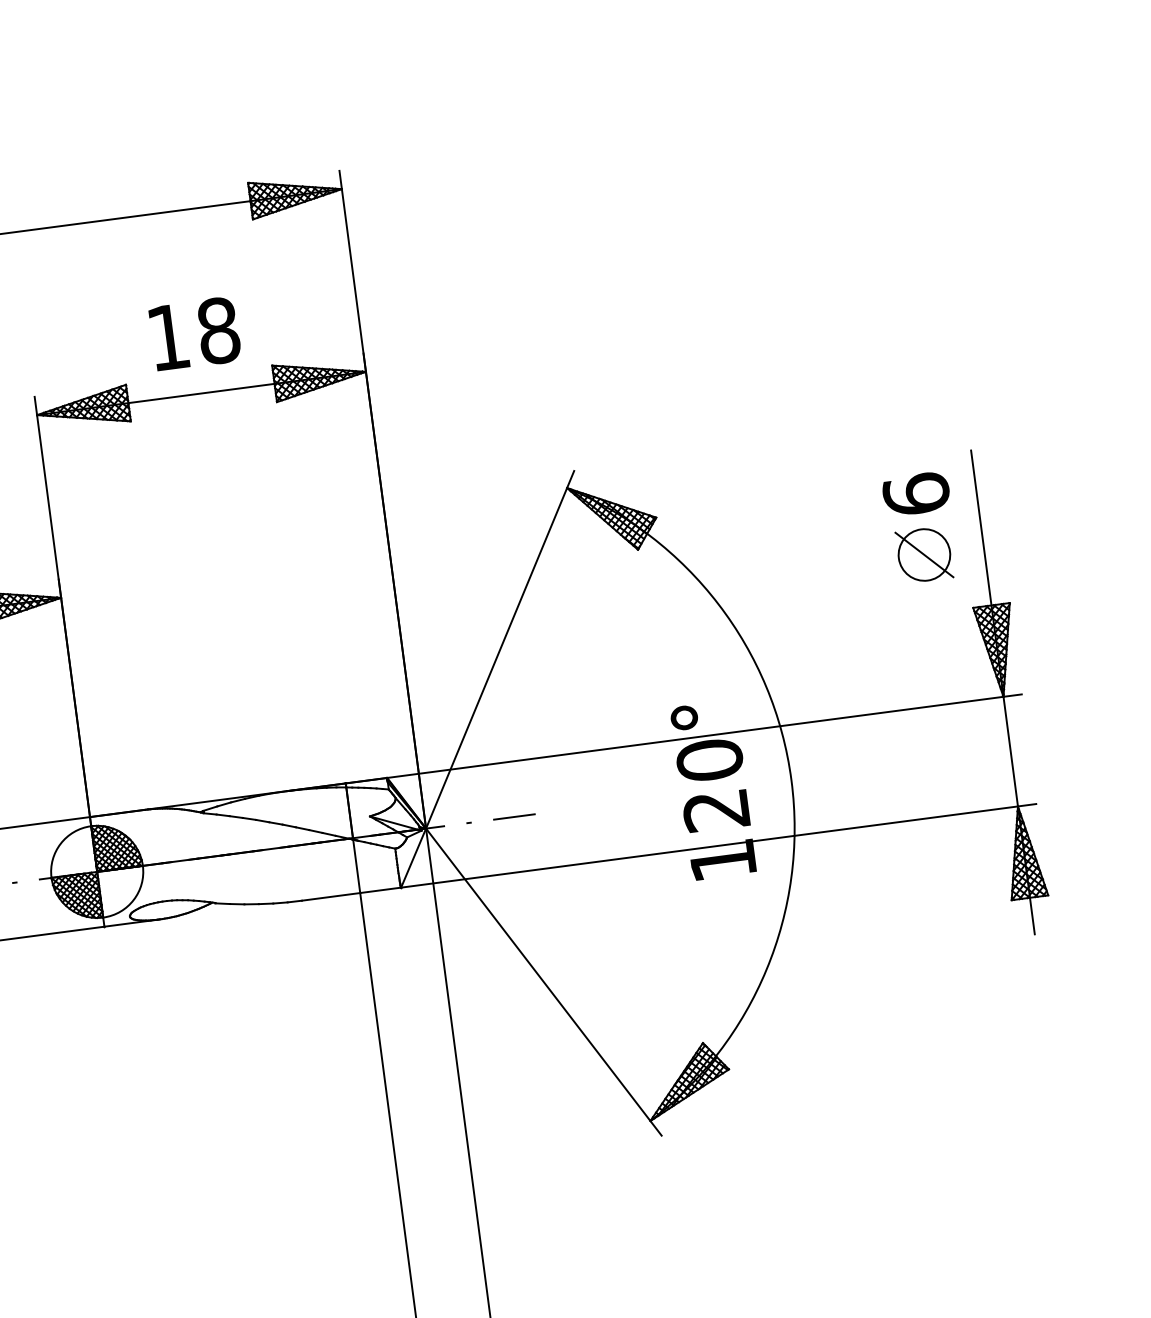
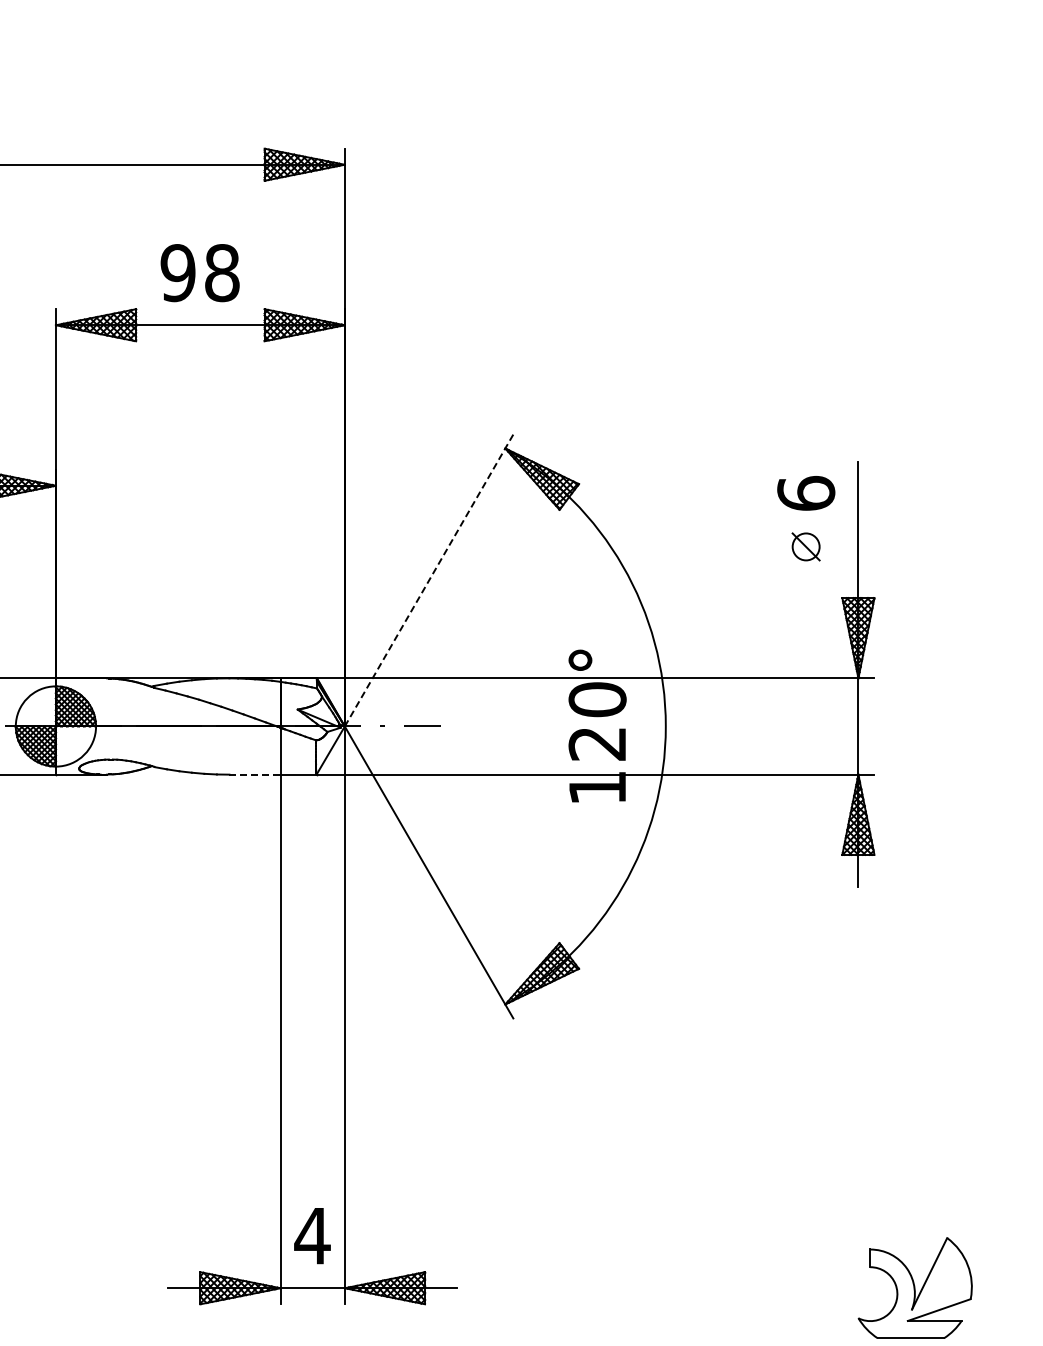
text: (167, 338) -> (177, 273), 18 -> 98
part: (923, 554) -> (805, 546), size x0.6
line: (500, 649) -> (429, 580), solid -> dashed
line: (331, 896) -> (255, 774), solid -> dashed

